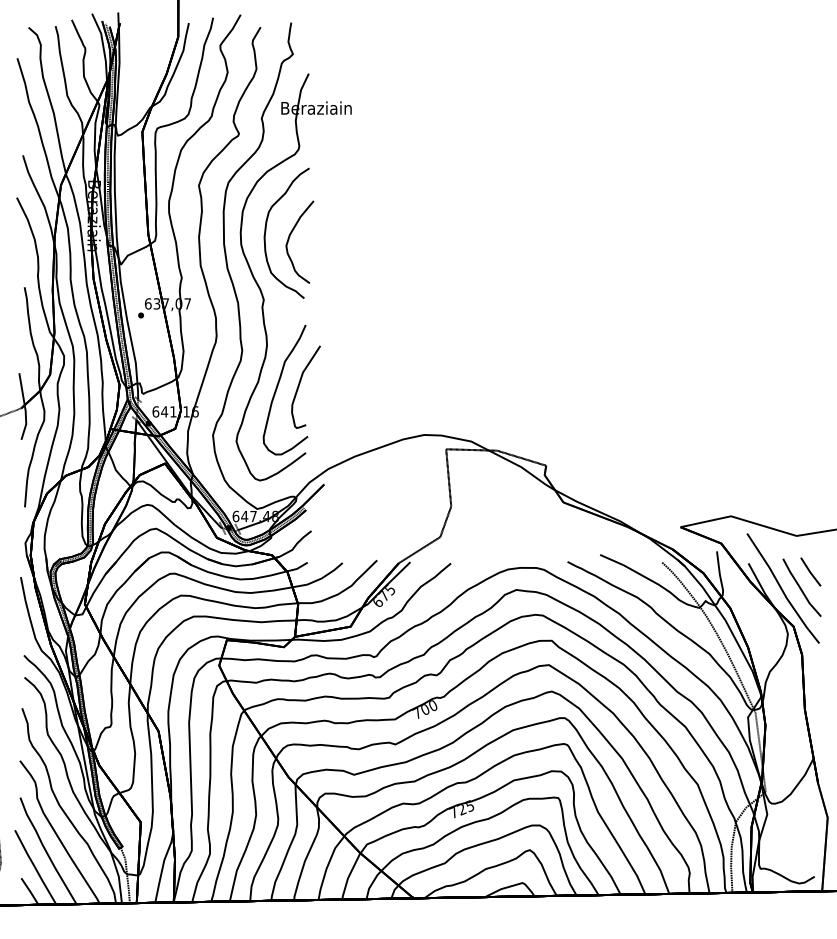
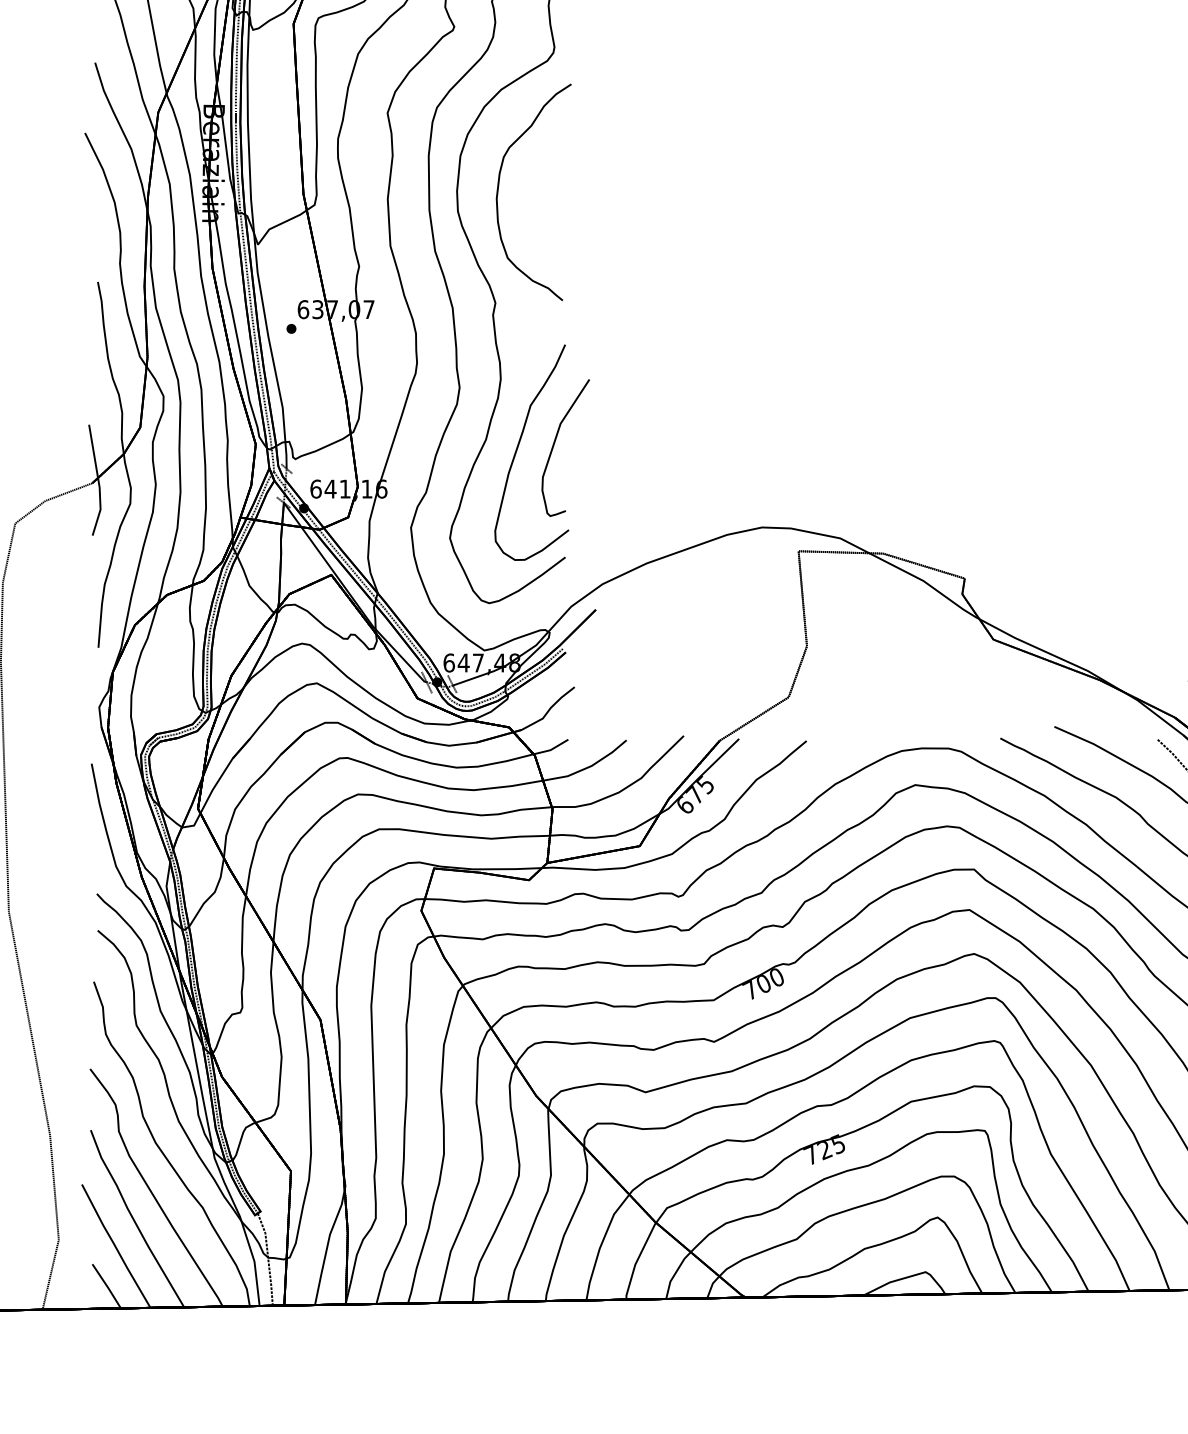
curve: (289, 239) -> (538, 202), removed

